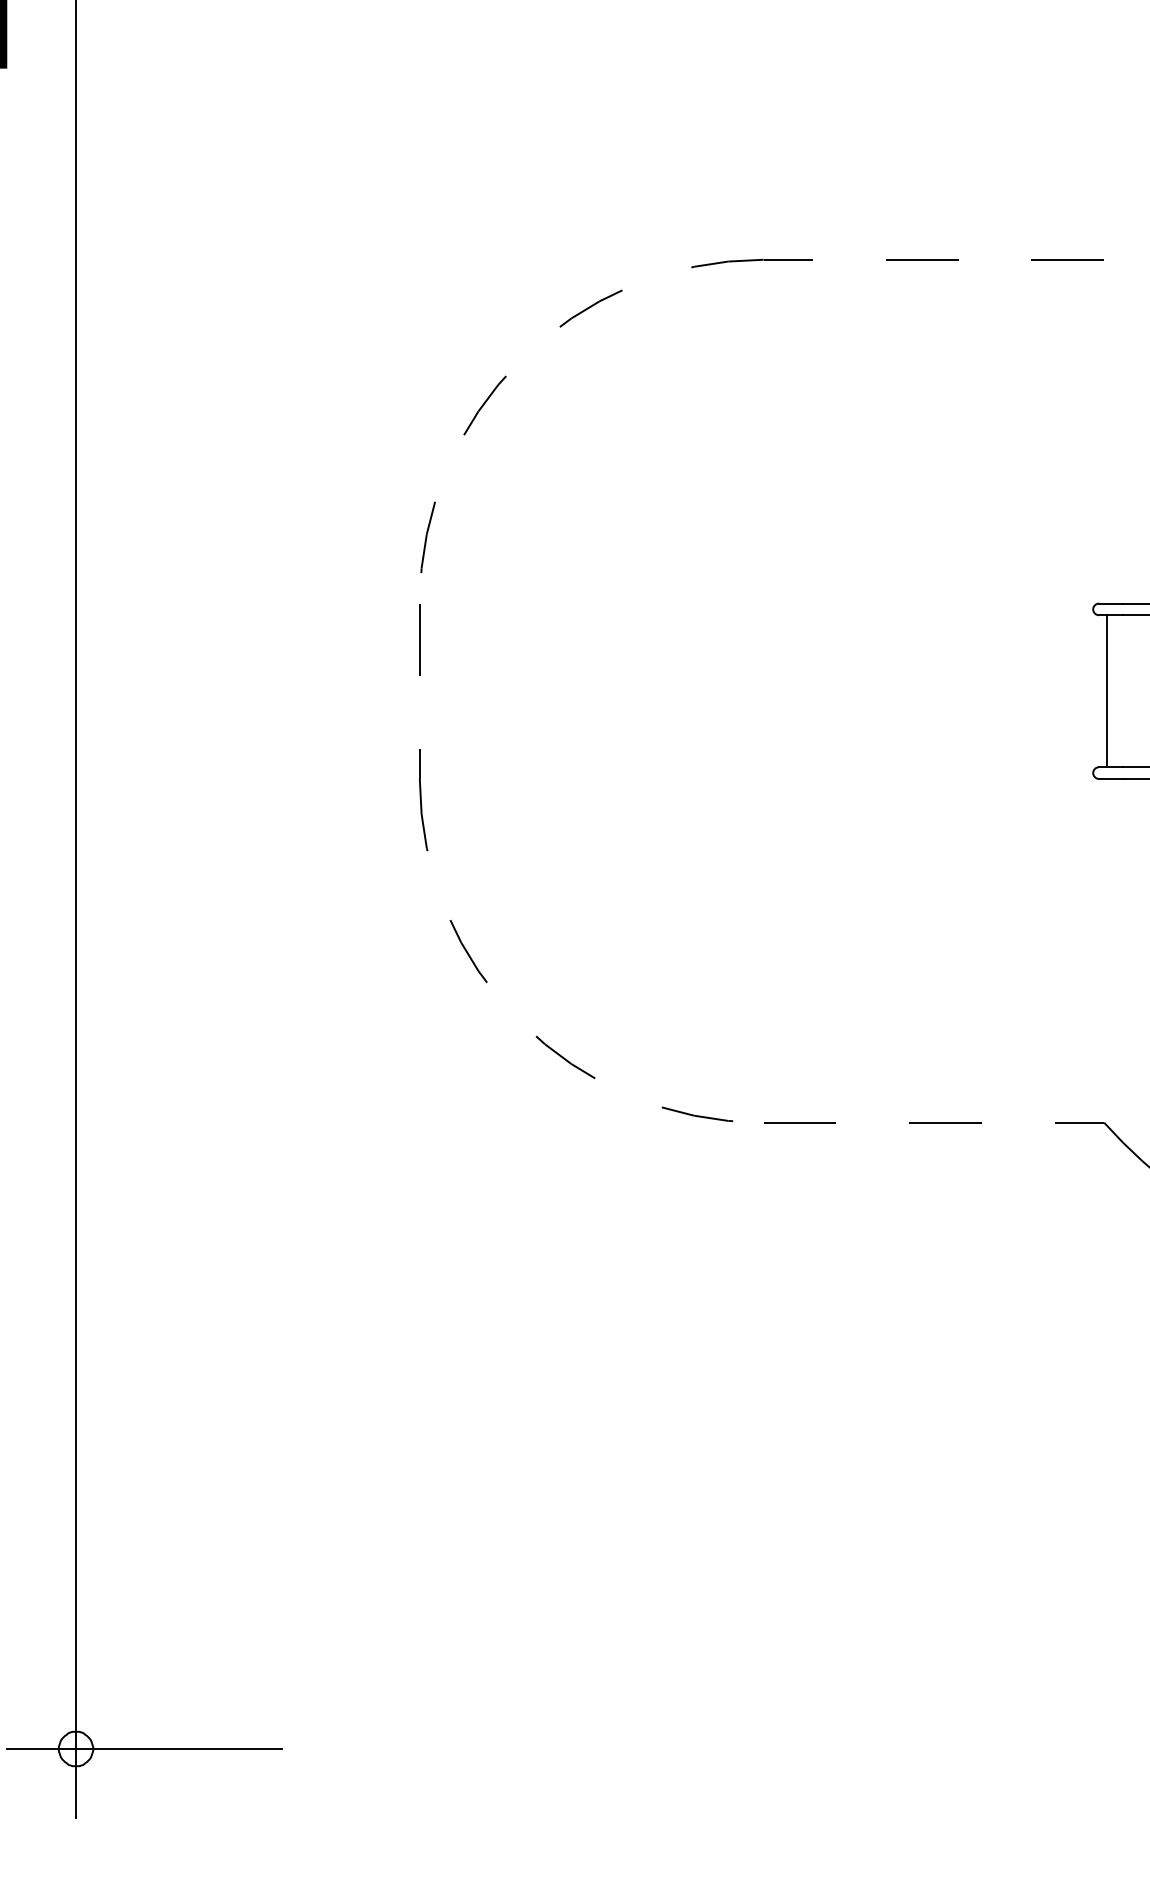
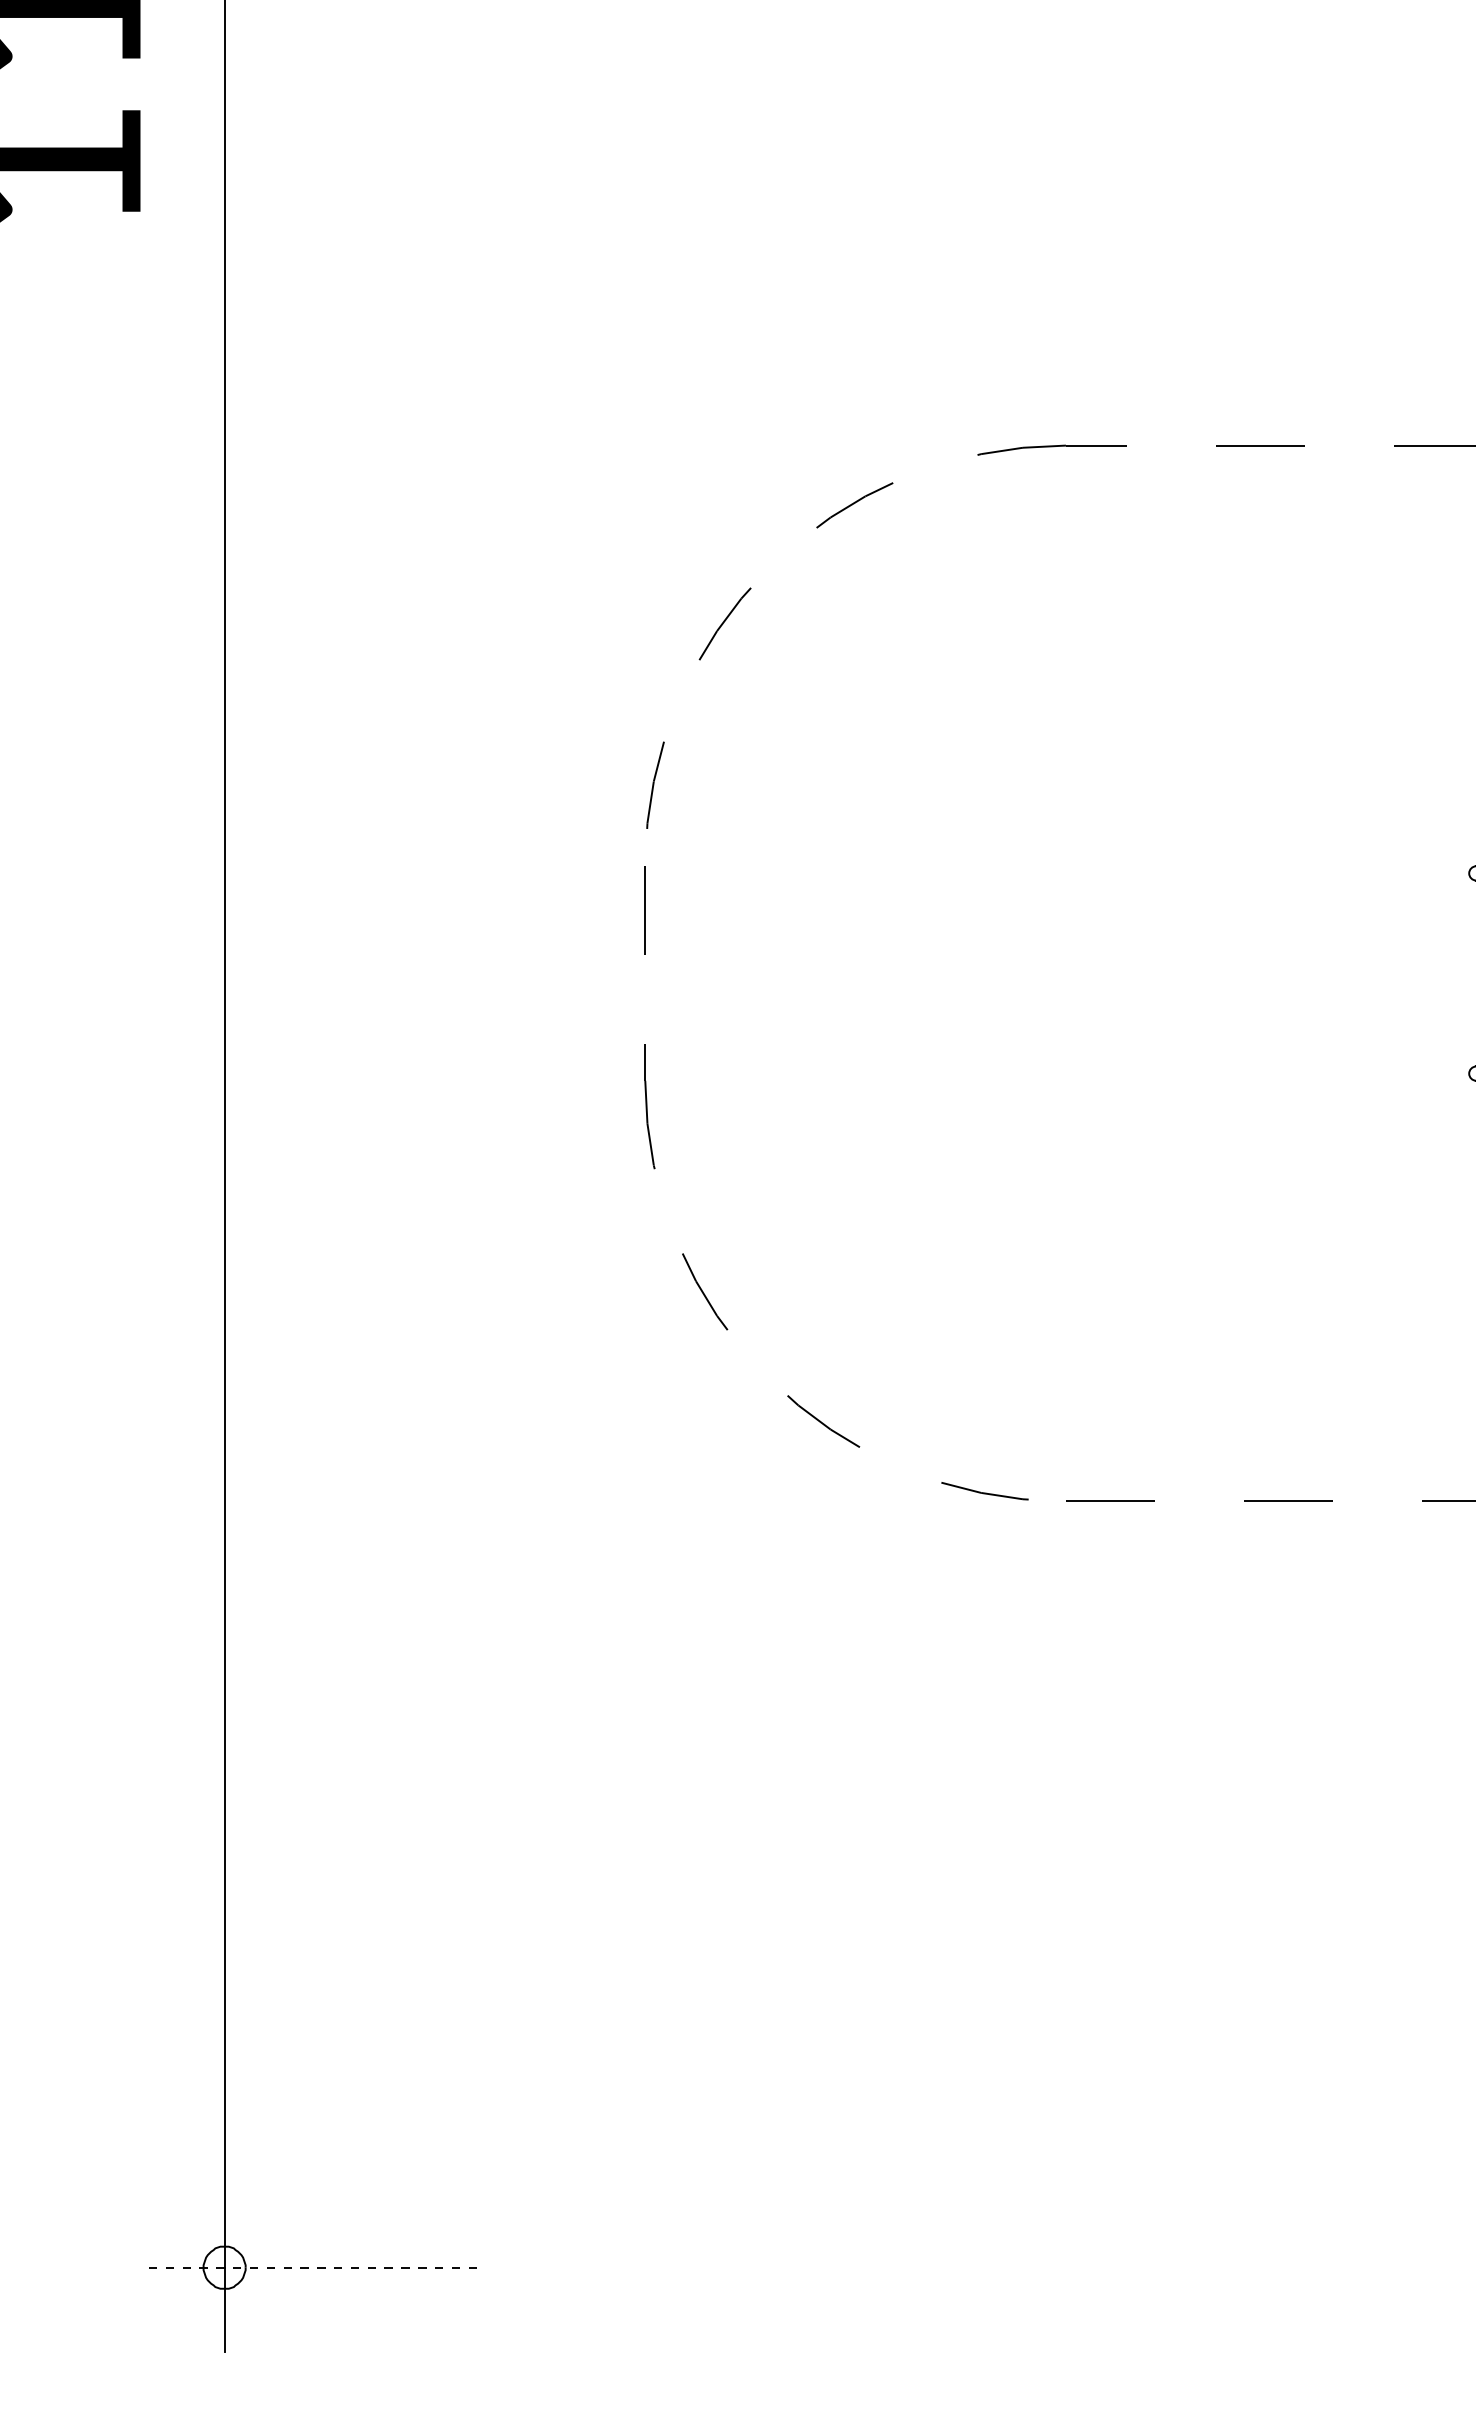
line: (144, 1748) -> (308, 2267), solid -> dashed

